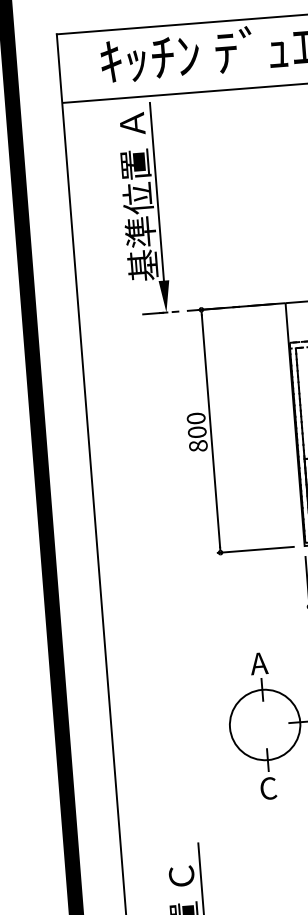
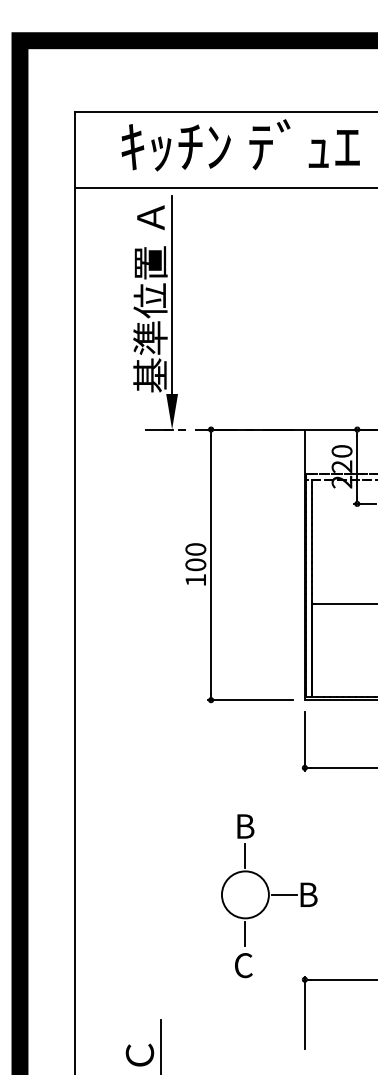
text: (198, 445) -> (195, 579), 800 -> 100
text: (259, 663) -> (244, 826), A -> B
circle: (265, 724) -> (245, 894), size x0.6

